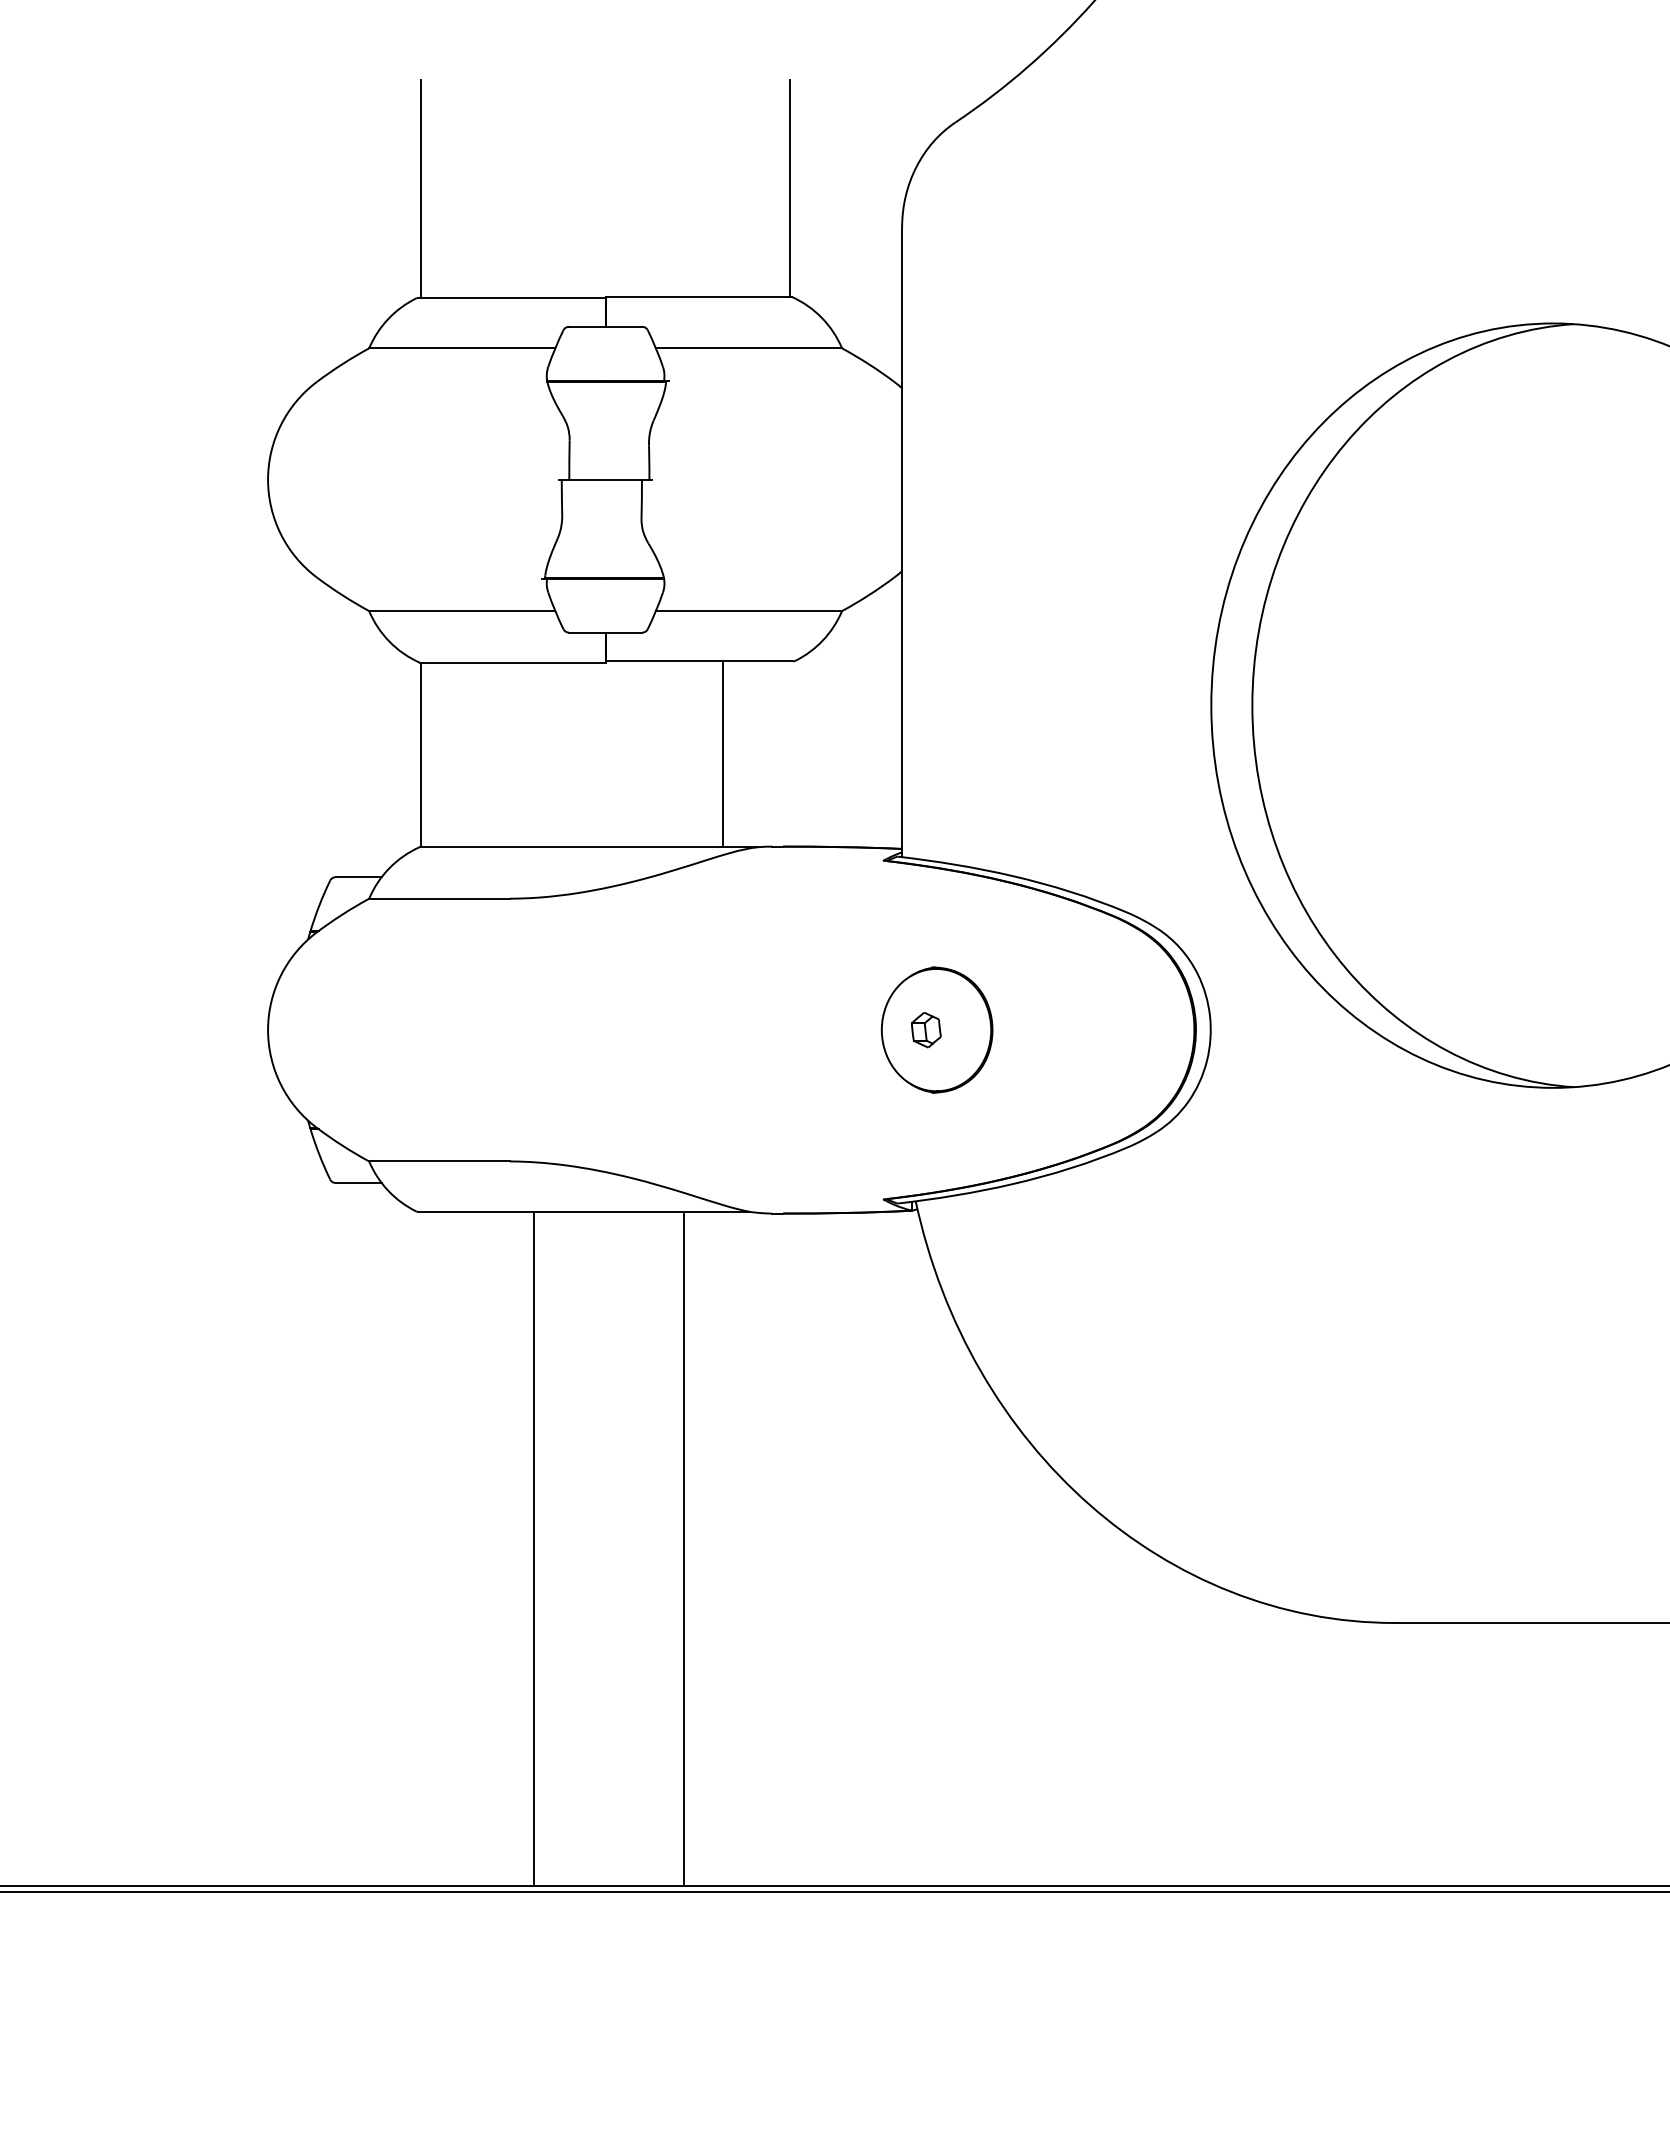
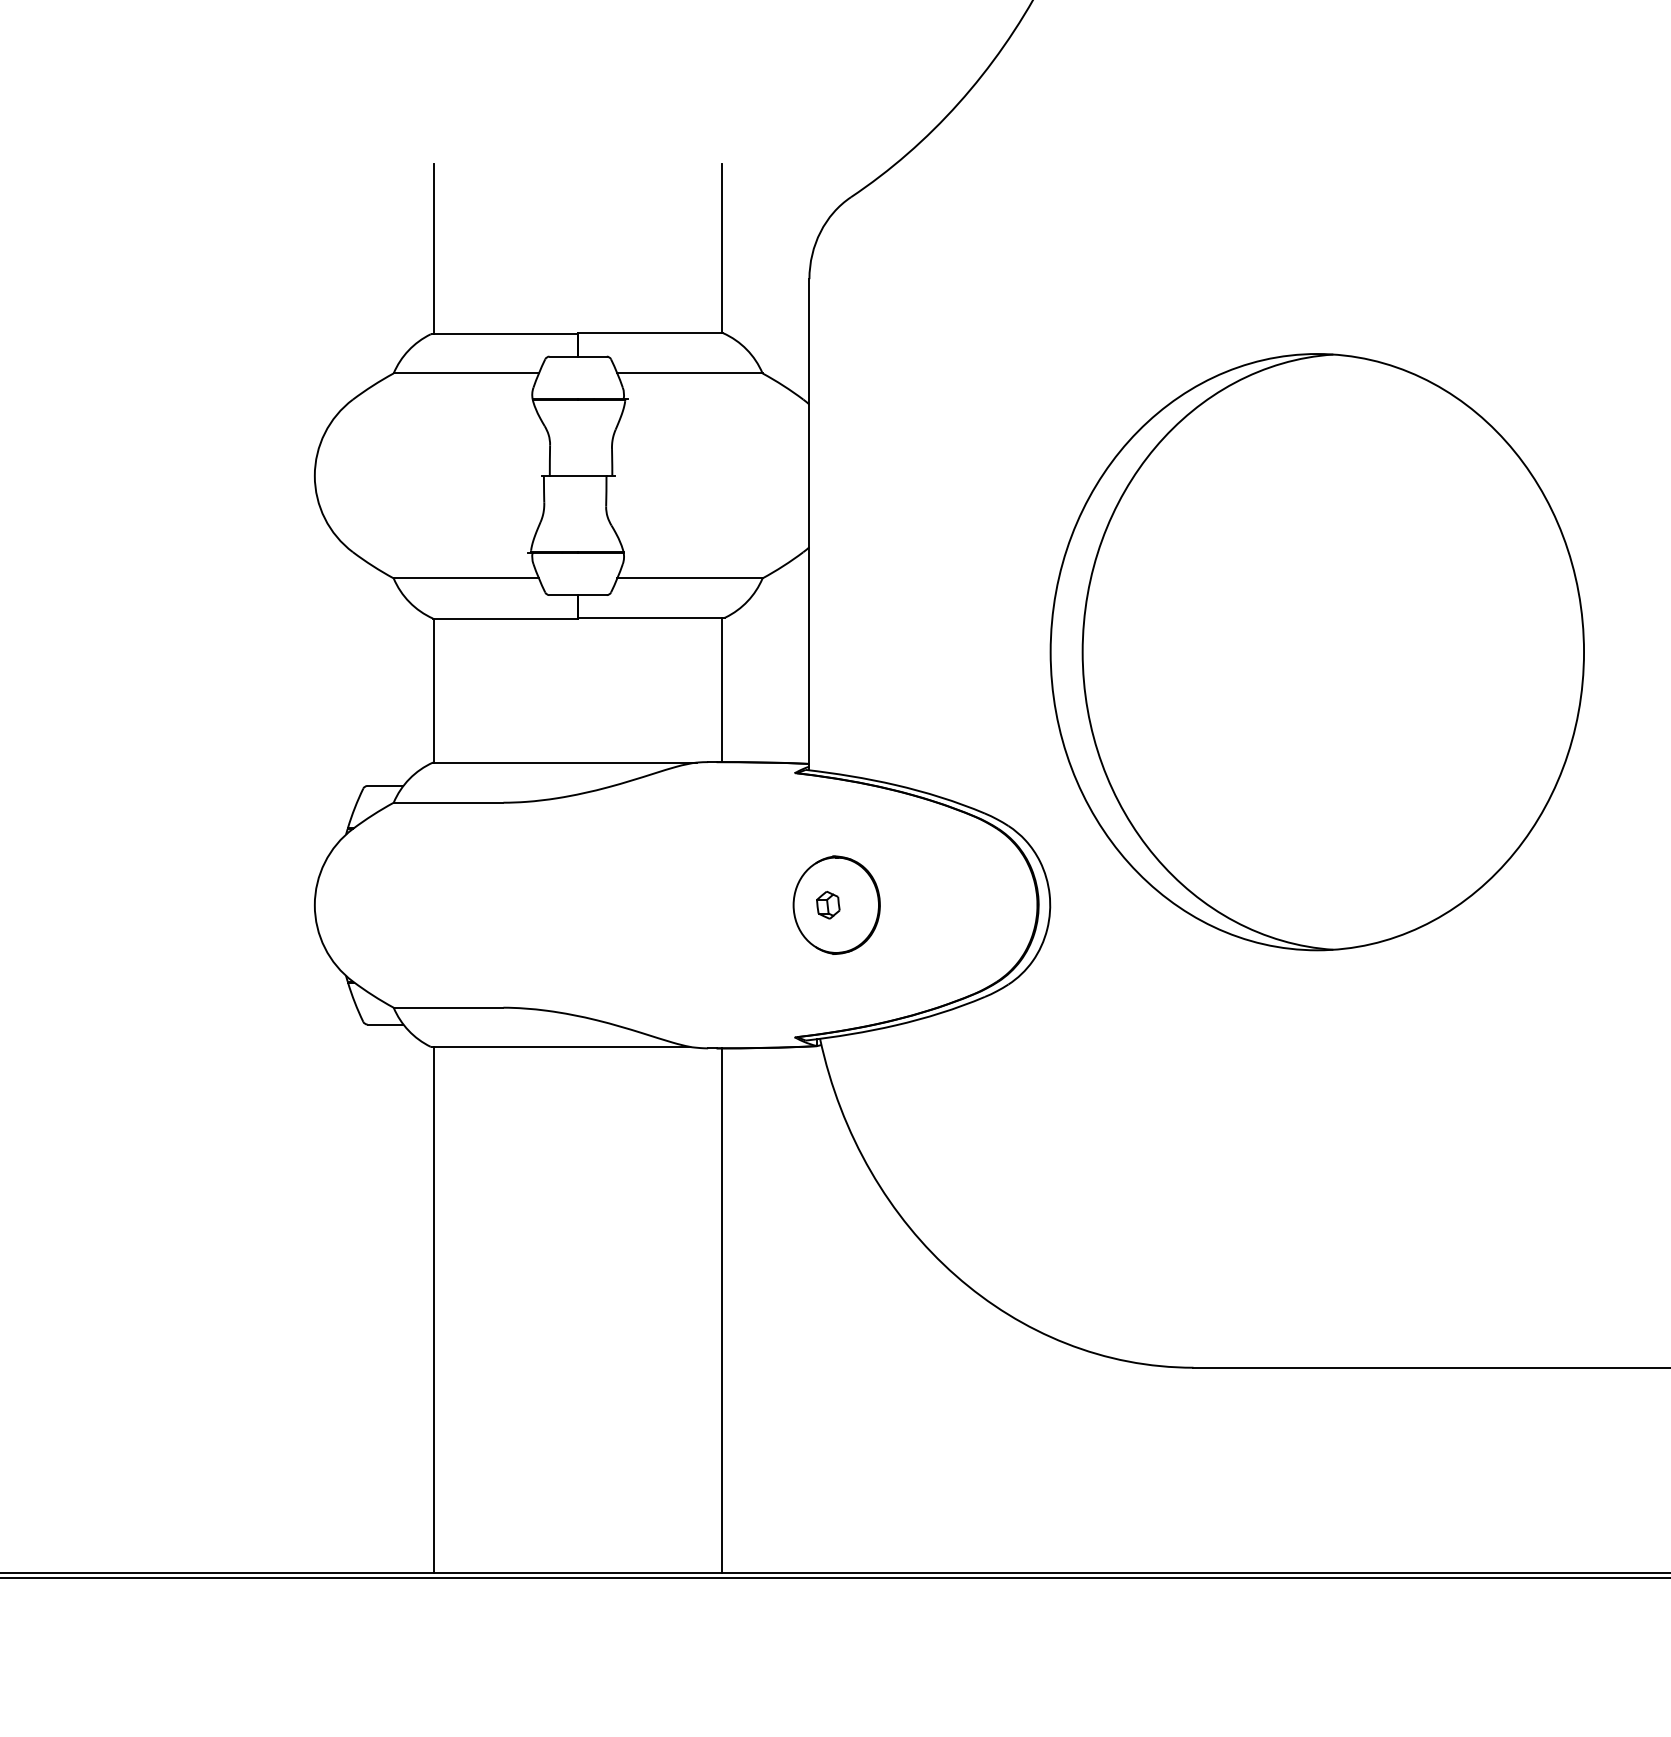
line: (722, 753) -> (721, 689), moved
line: (534, 1549) -> (434, 1310), moved
line: (682, 1549) -> (721, 1310), moved

